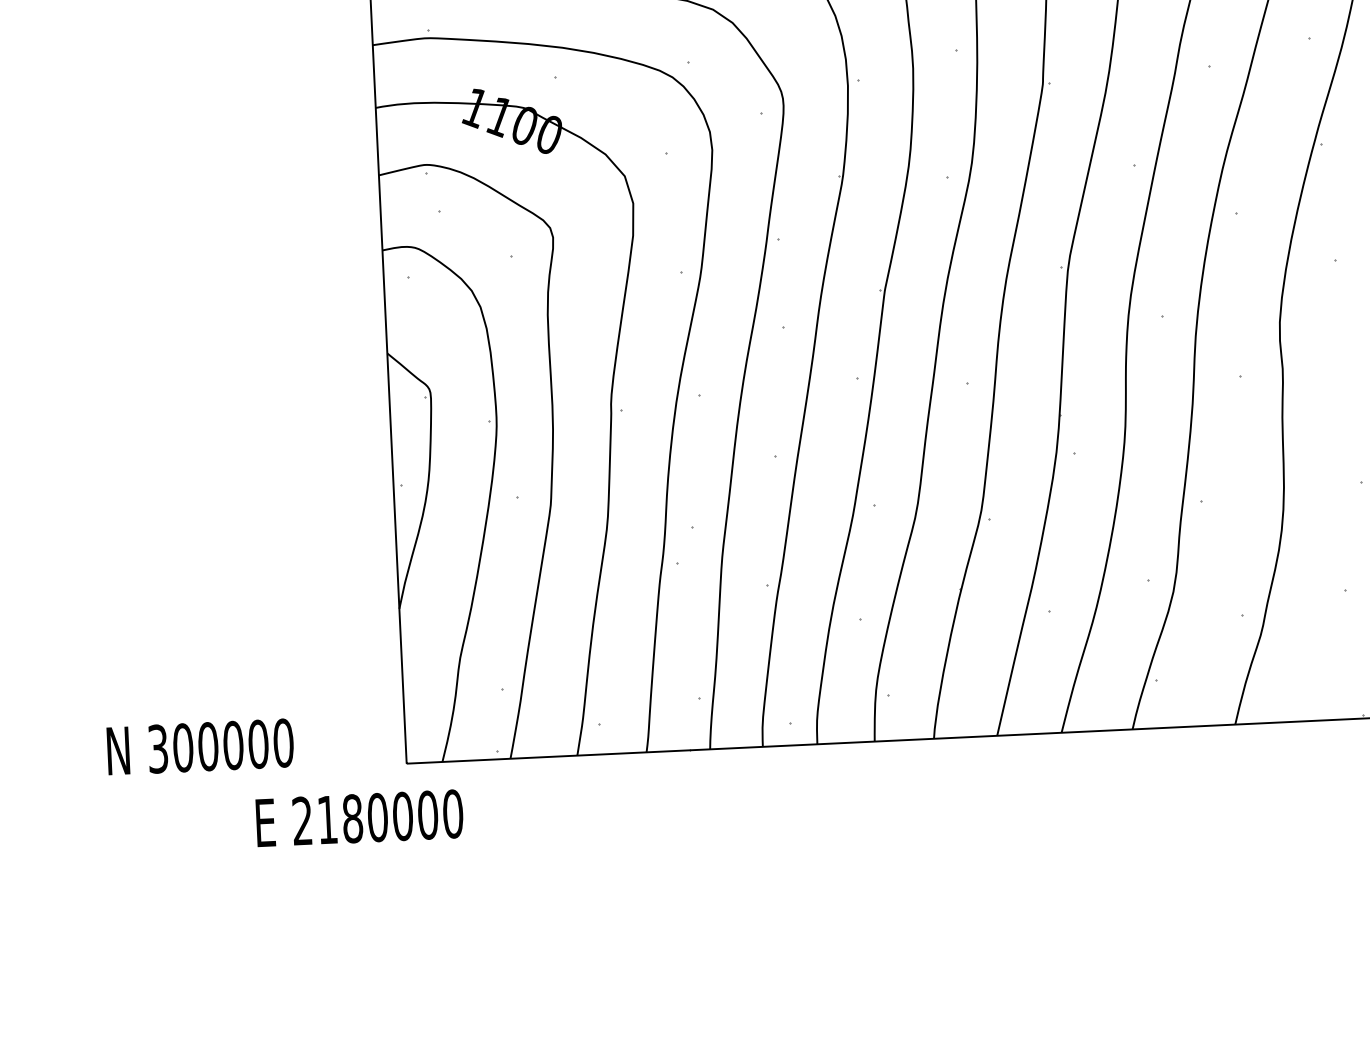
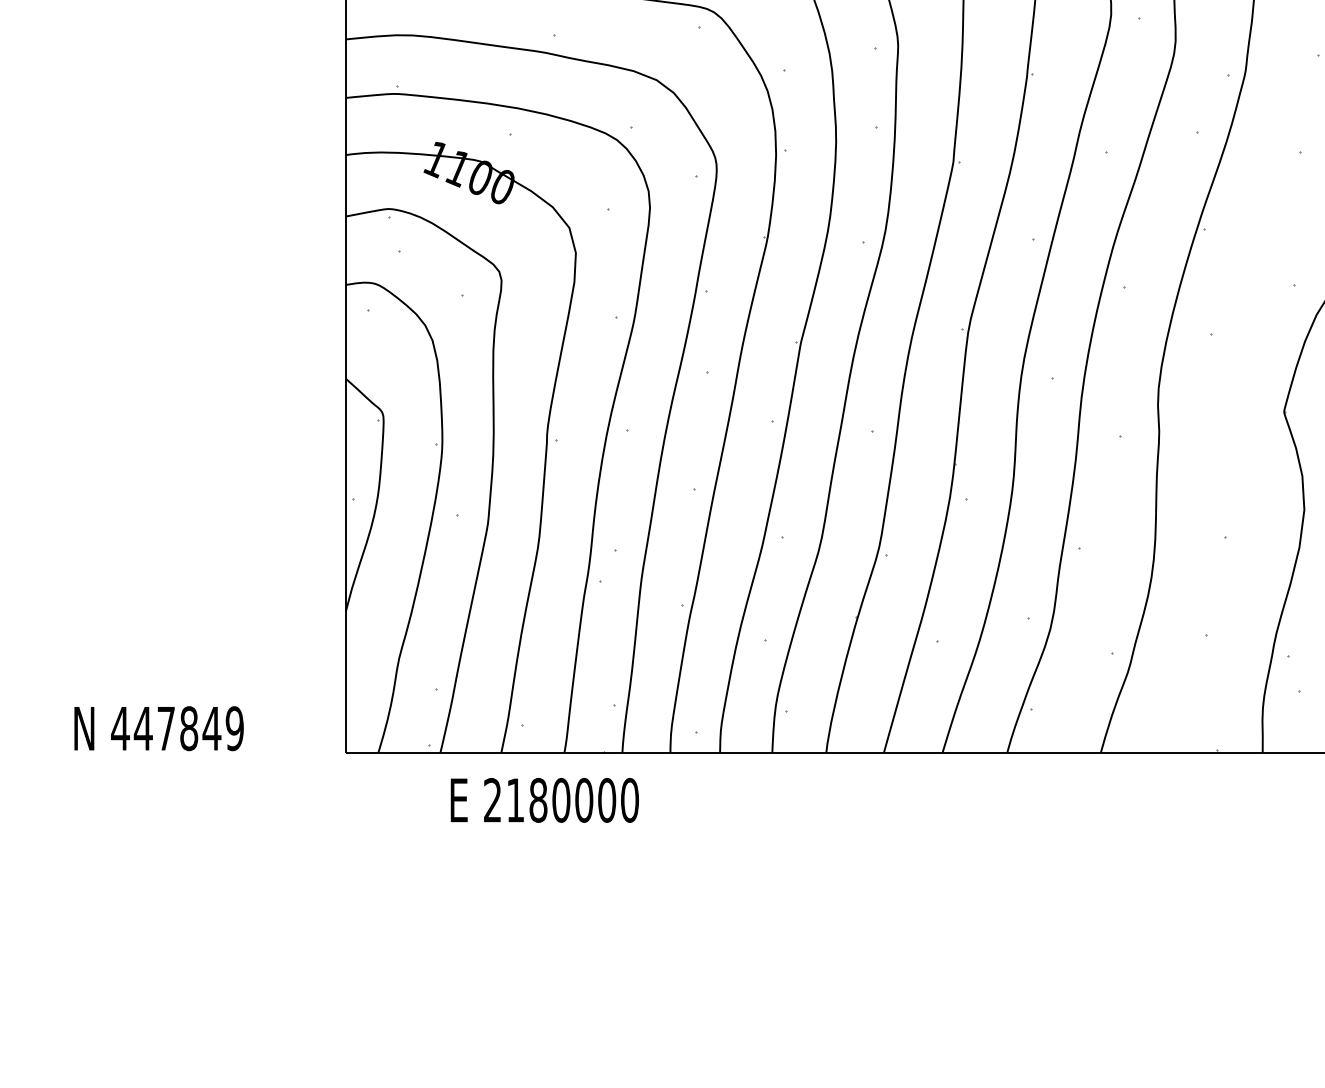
text: (220, 745) -> (177, 728), 300000 -> 447849
text: (359, 818) -> (544, 800), moved

